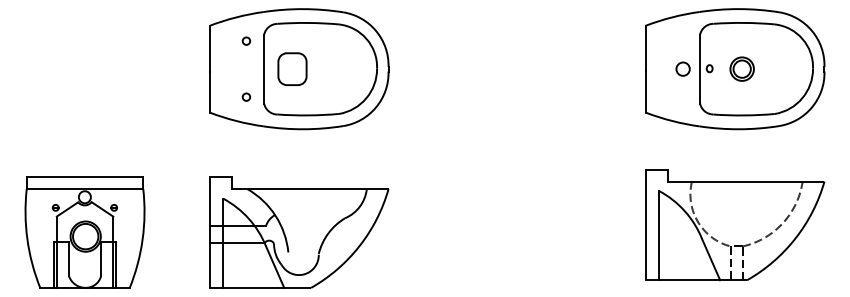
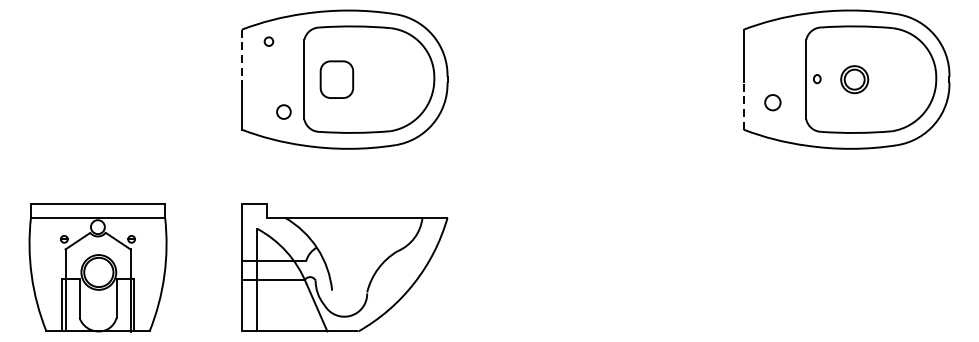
circle: (246, 40) -> (269, 40), moved
line: (209, 48) -> (241, 55), solid -> dashed
circle: (682, 68) -> (772, 101), moved
line: (645, 92) -> (743, 106), solid -> dashed
circle: (246, 96) -> (283, 111), size x1.6
part: (735, 225) -> (847, 259), removed

